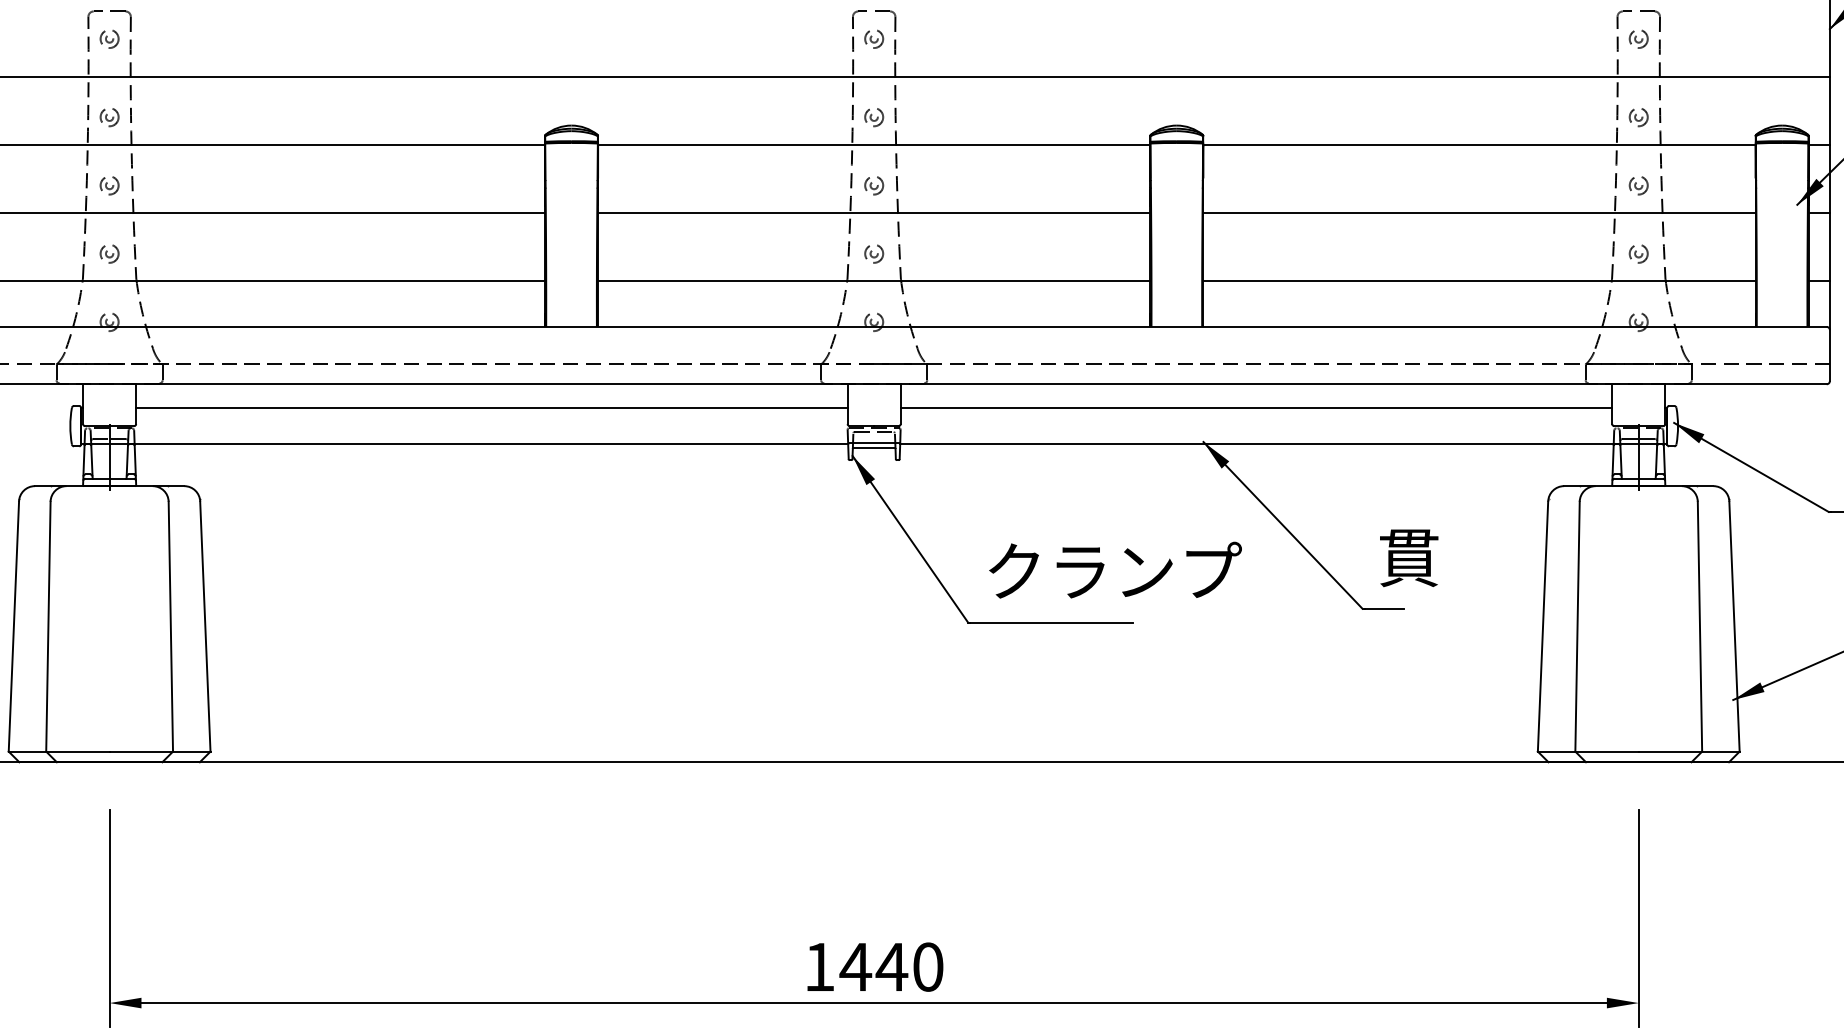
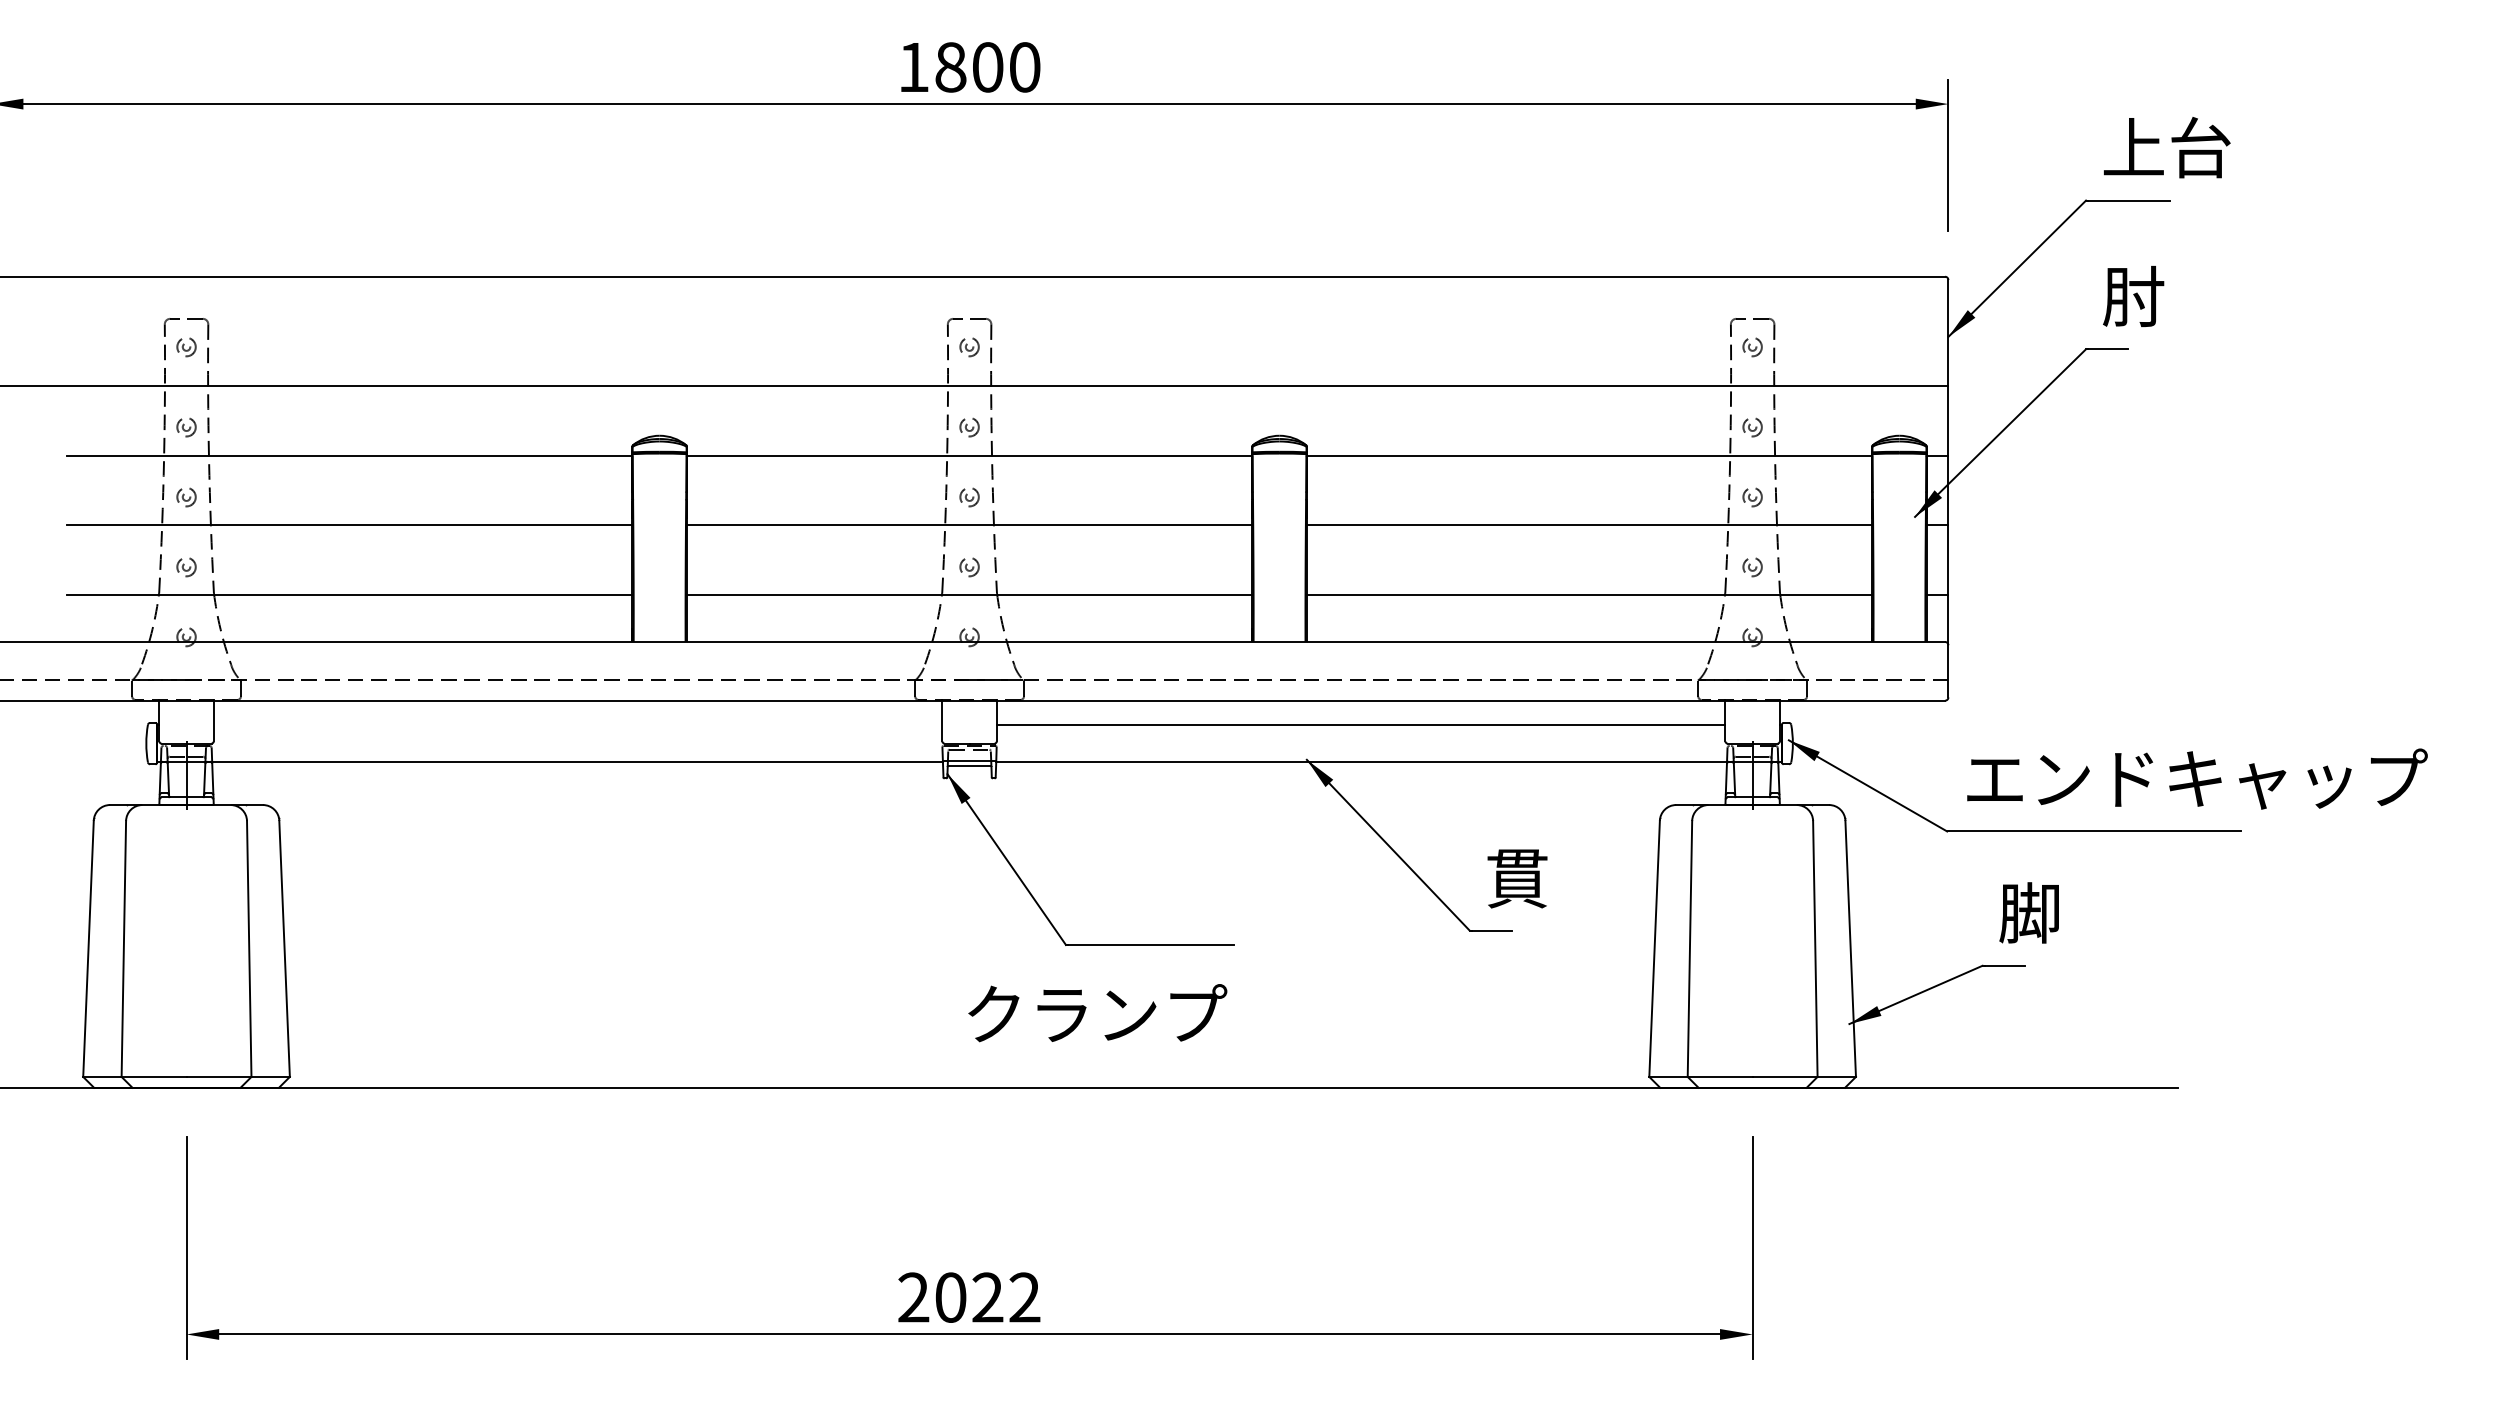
line: (491, 408) -> (577, 725), removed
text: (1115, 570) -> (1097, 1013), moved
text: (874, 966) -> (969, 1297), 1440 -> 2022

